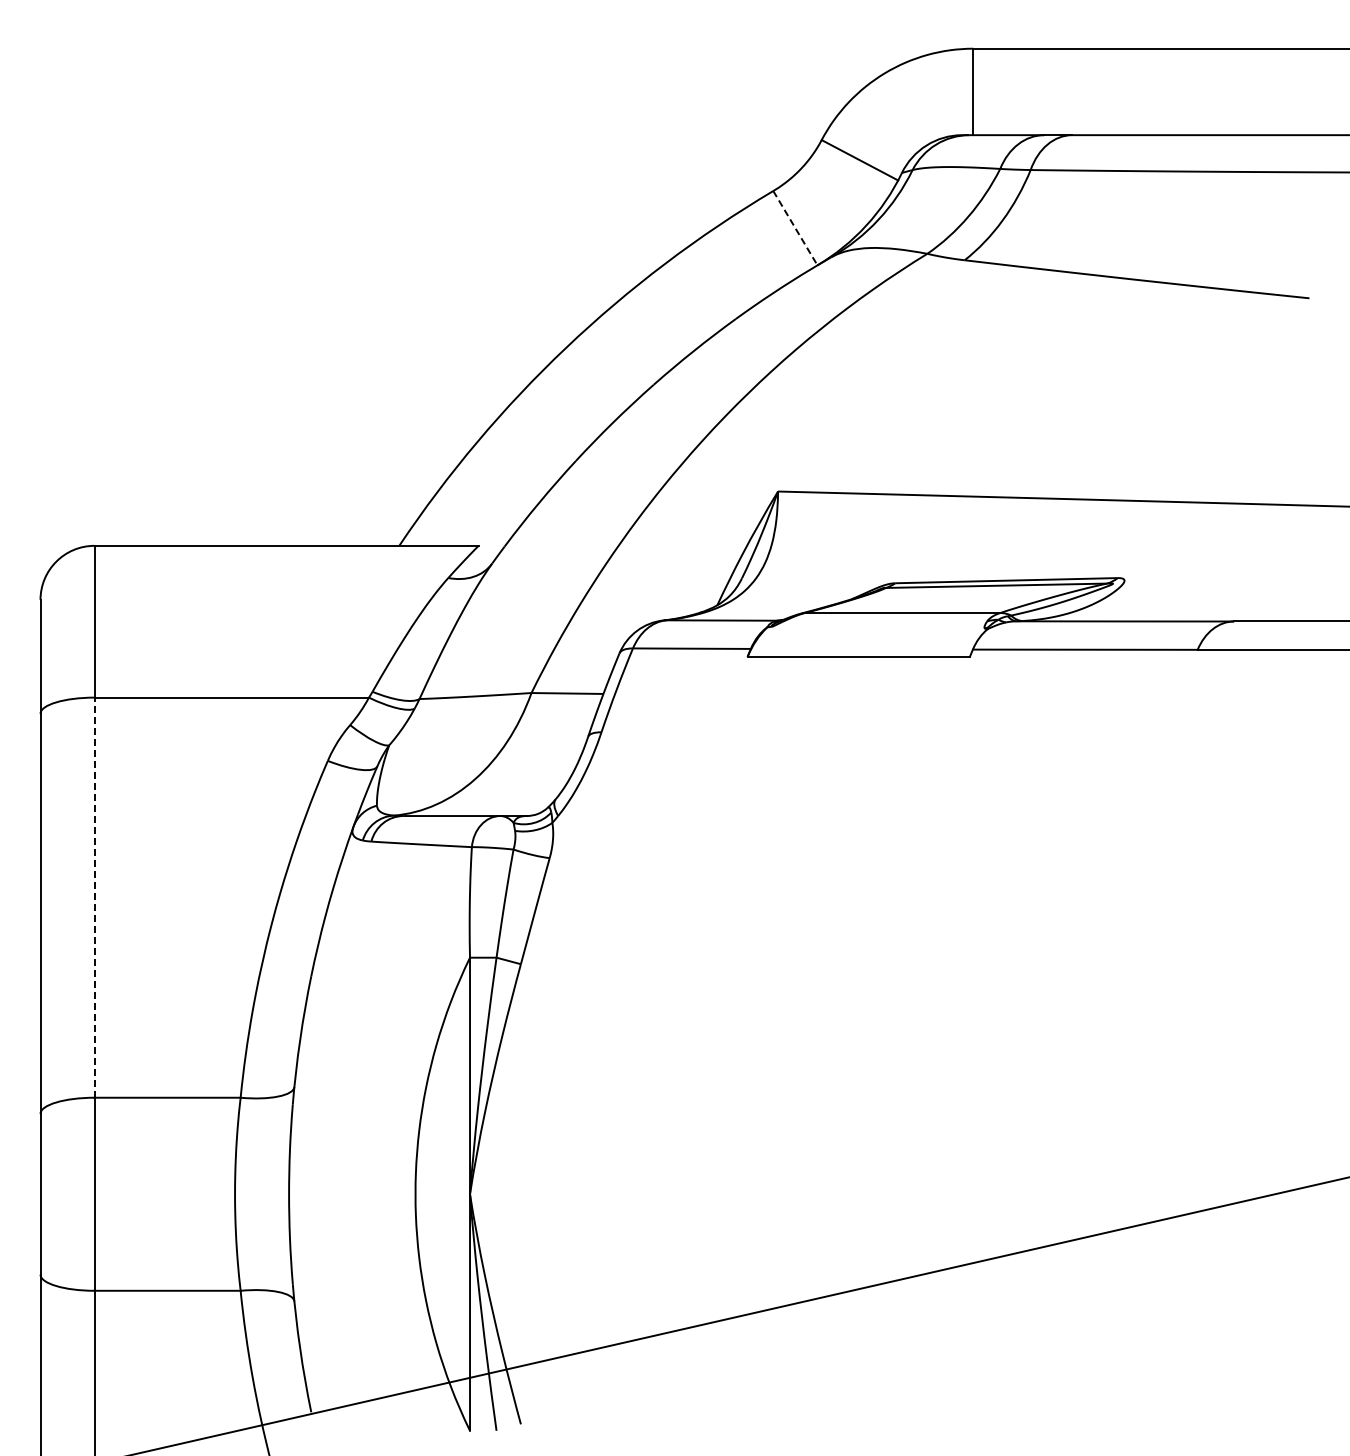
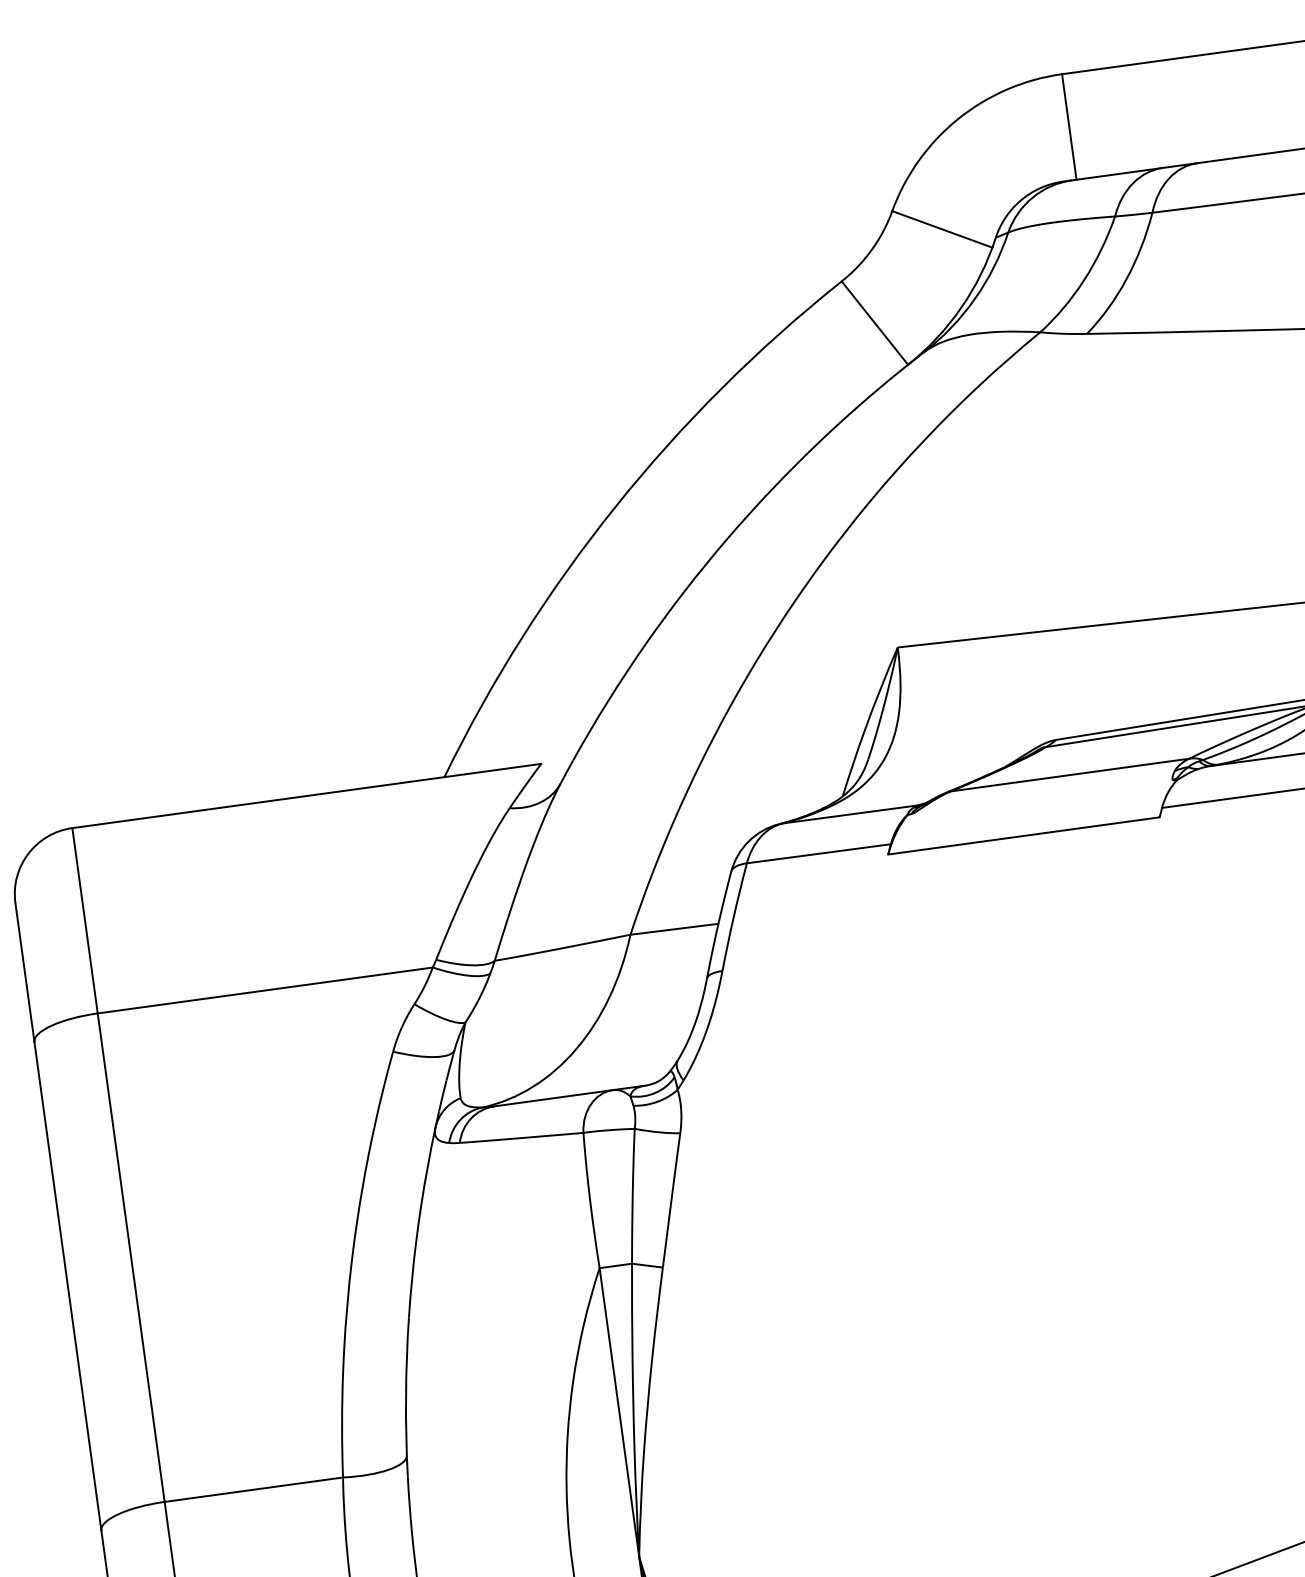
line: (795, 228) -> (875, 323), dashed -> solid
line: (94, 897) -> (131, 1257), dashed -> solid

